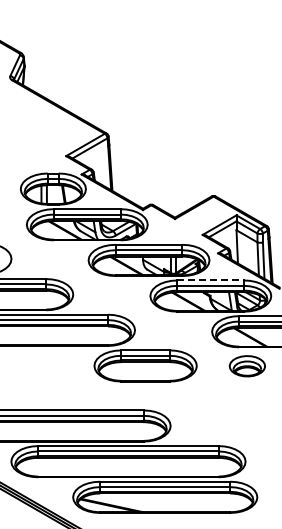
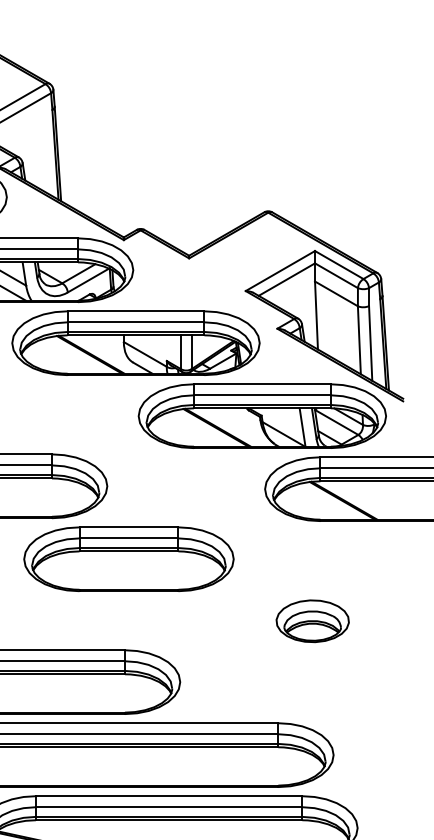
line: (211, 280) -> (263, 384), dashed -> solid
part: (246, 366) -> (310, 621), moved

